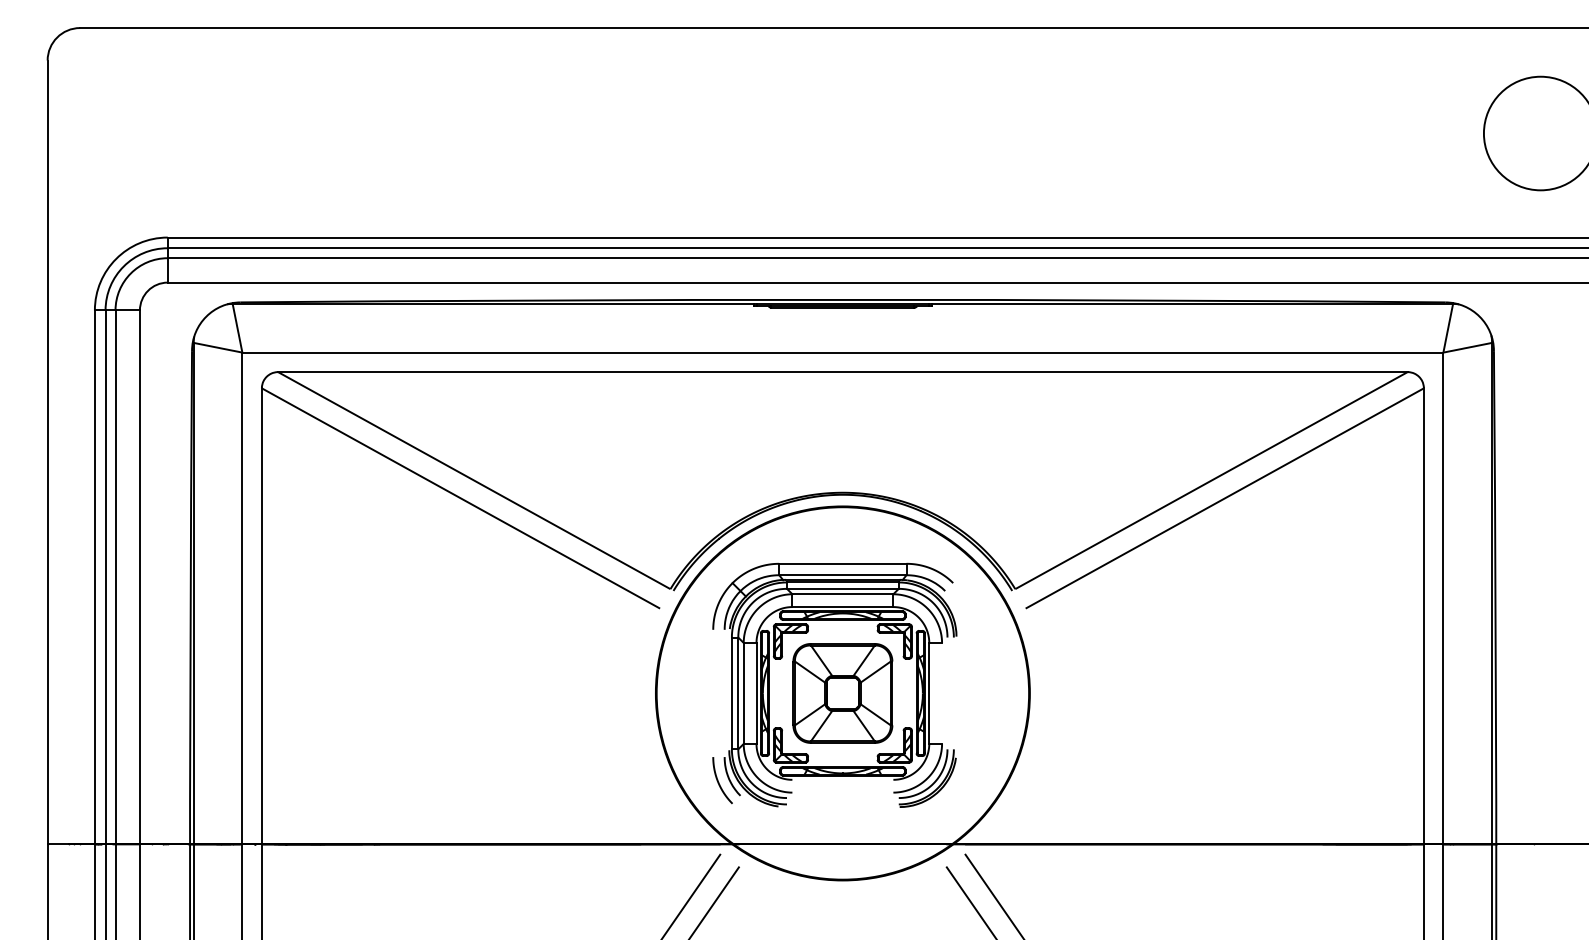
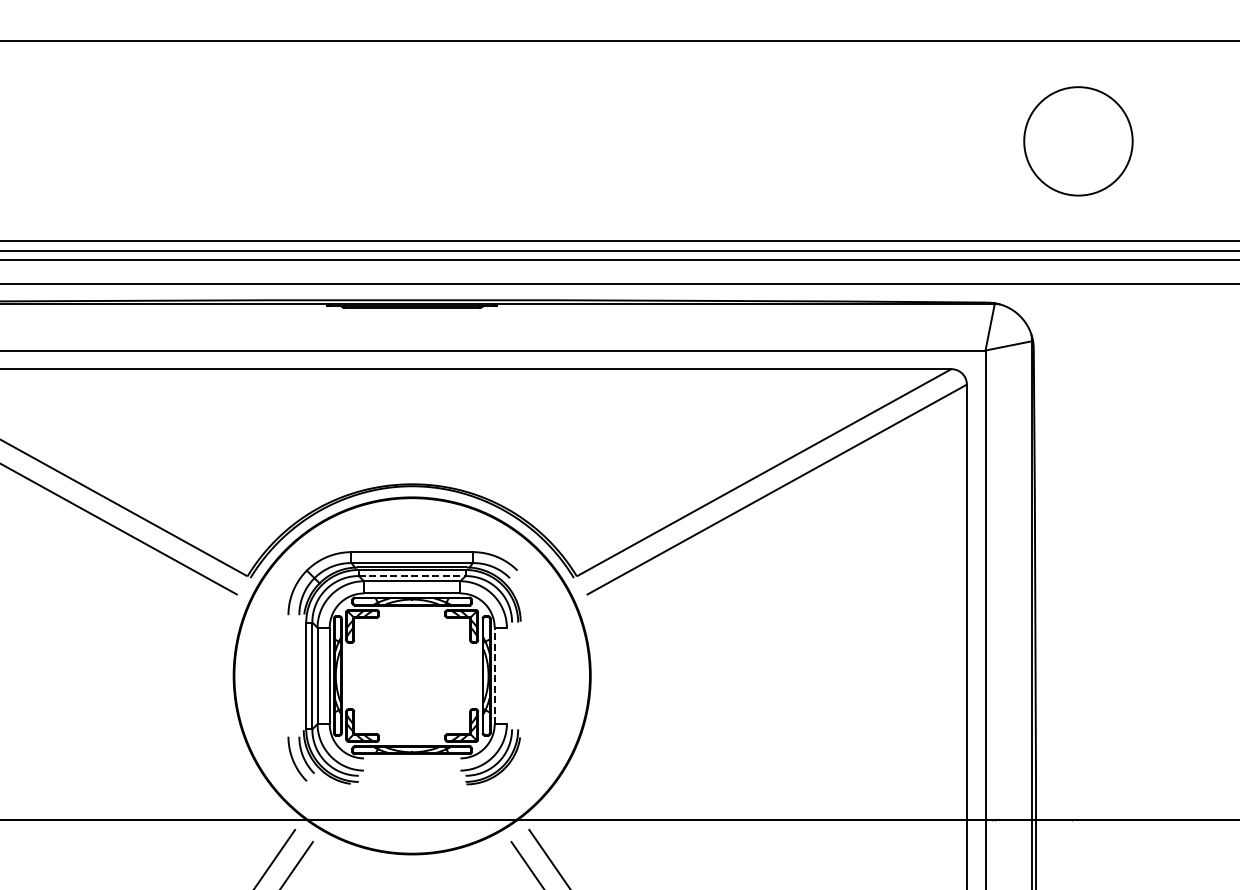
line: (842, 588) -> (411, 575), solid -> dashed
line: (929, 692) -> (494, 675), solid -> dashed
part: (842, 693) -> (411, 675), removed

